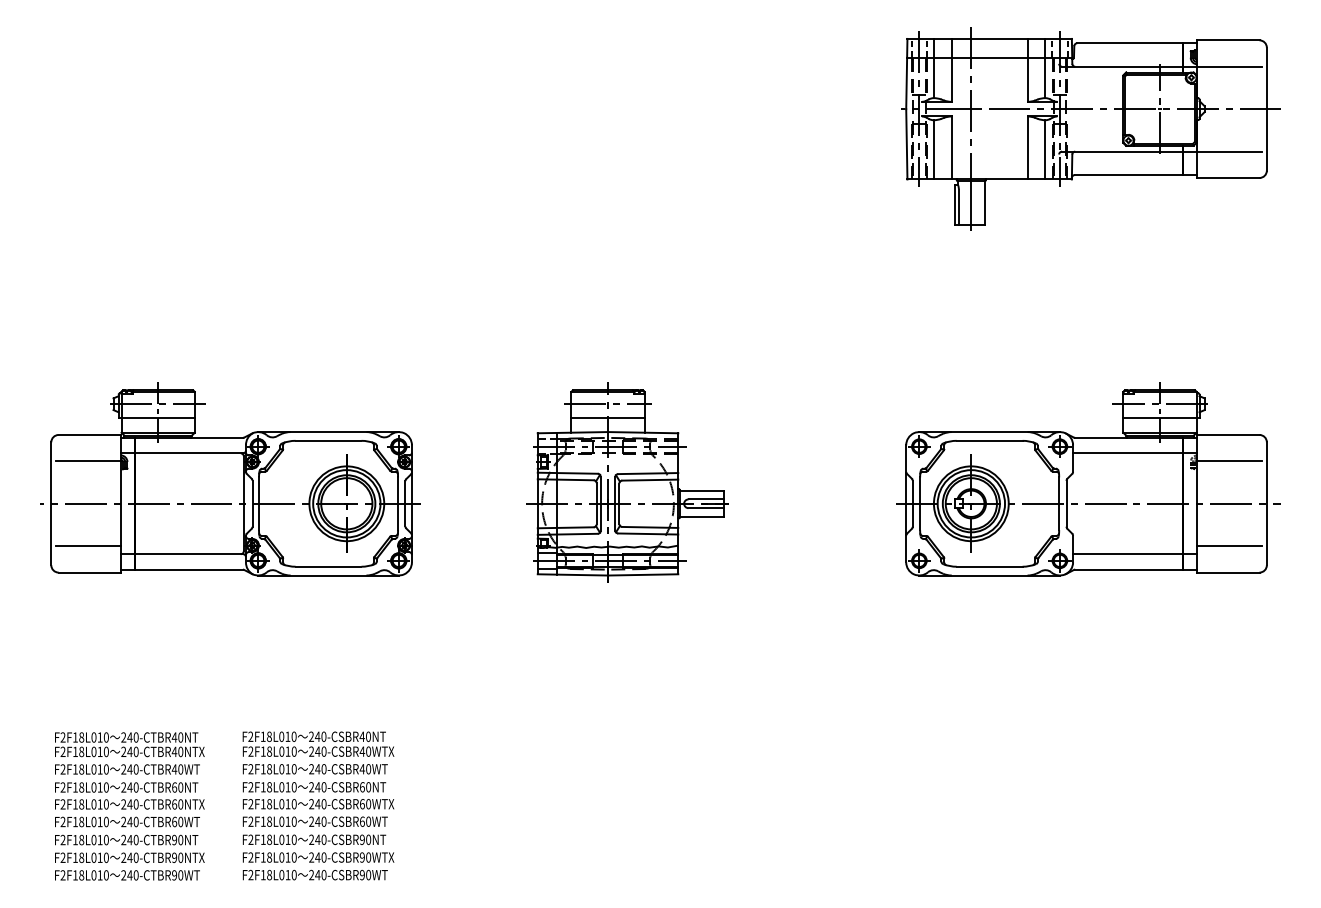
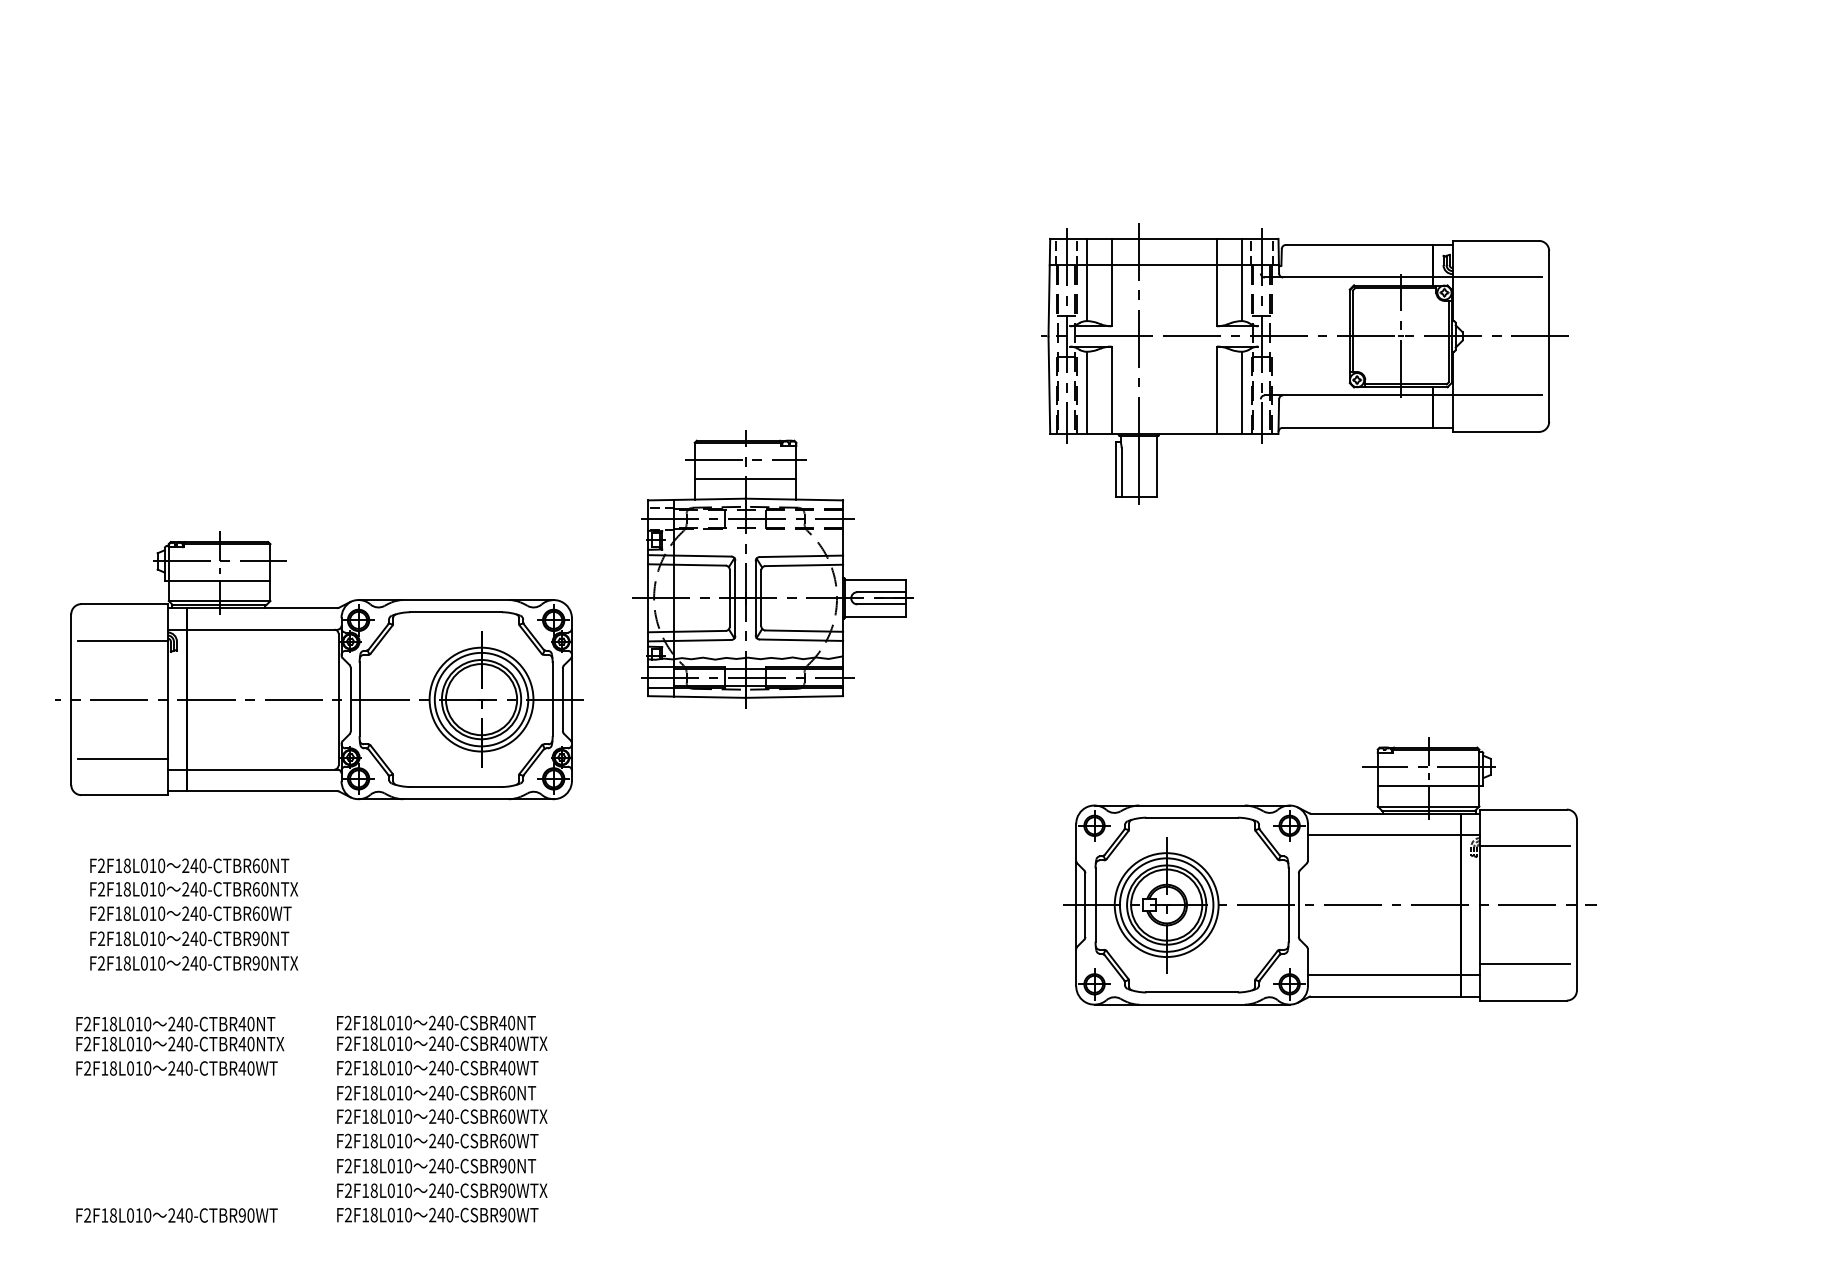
part: (1090, 128) -> (1304, 363), moved
part: (1088, 479) -> (1329, 871), moved
part: (627, 482) -> (772, 568), moved
text: (129, 822) -> (193, 914), moved

